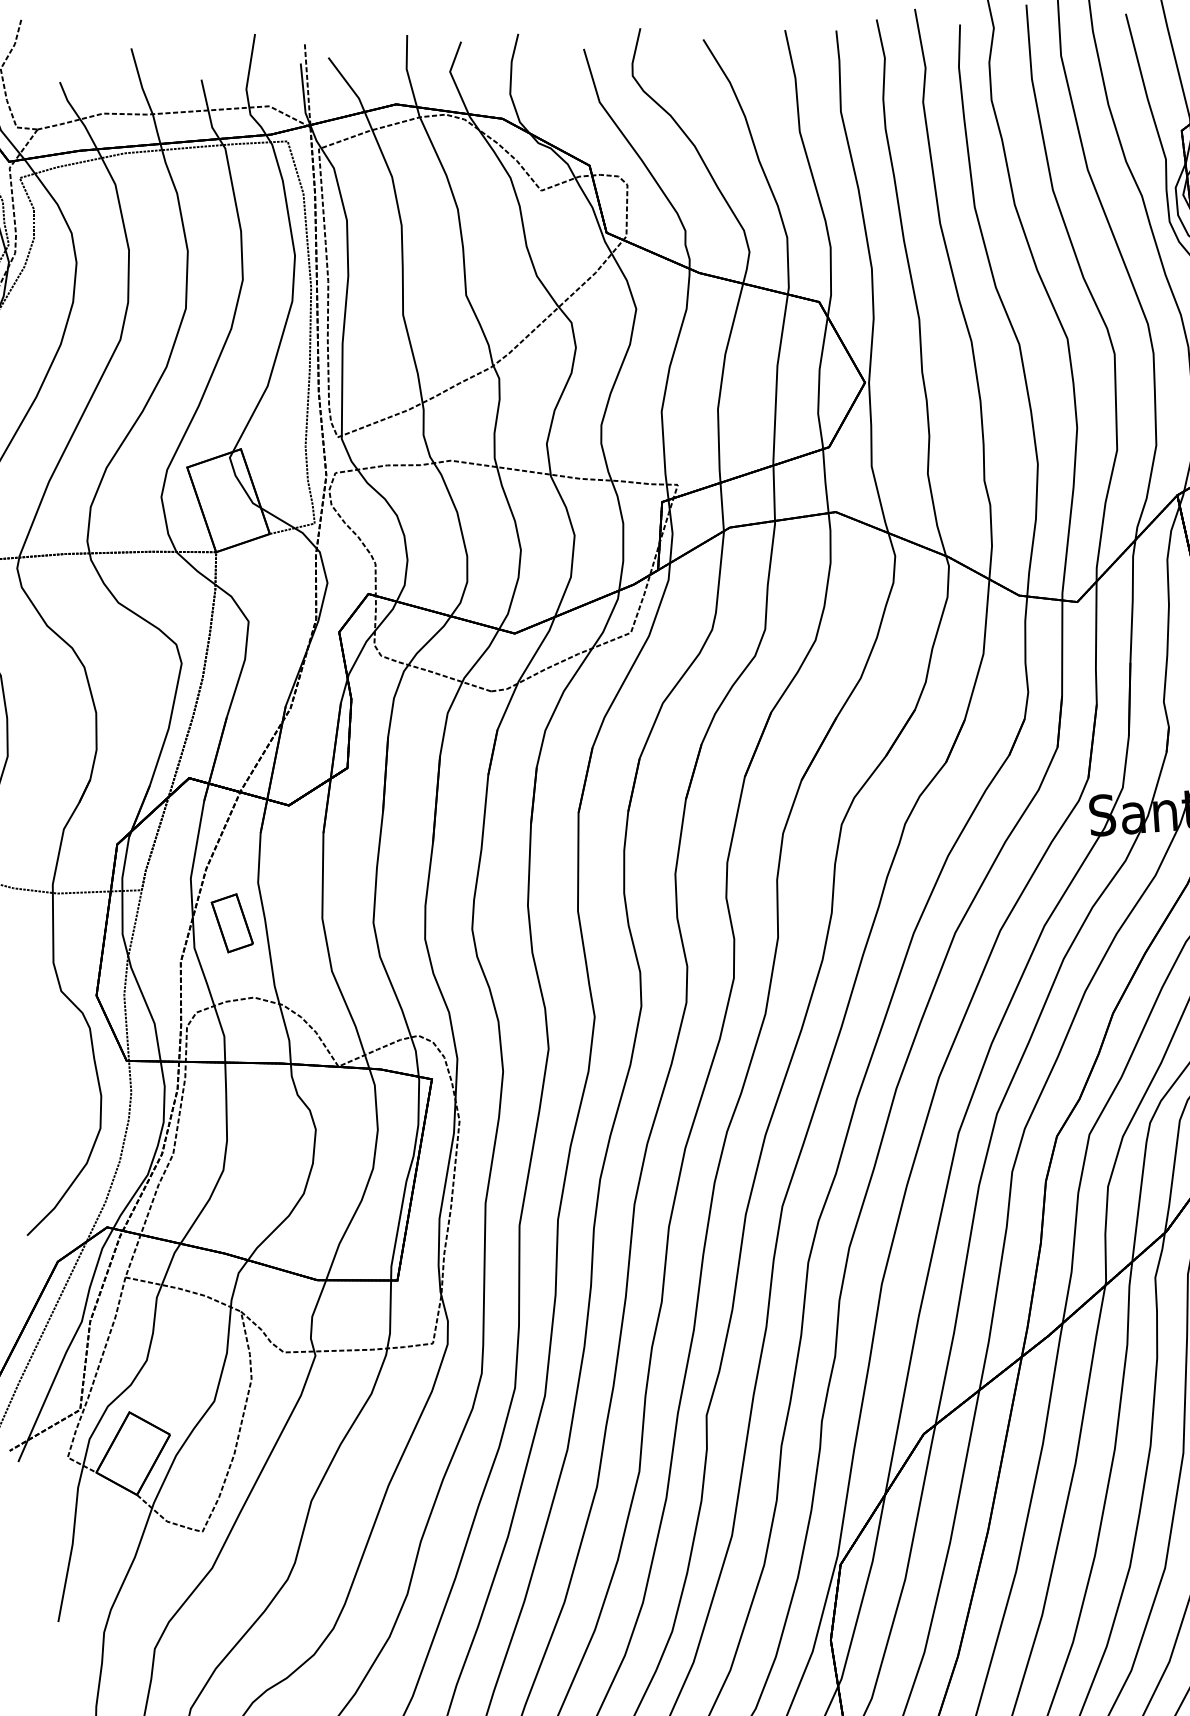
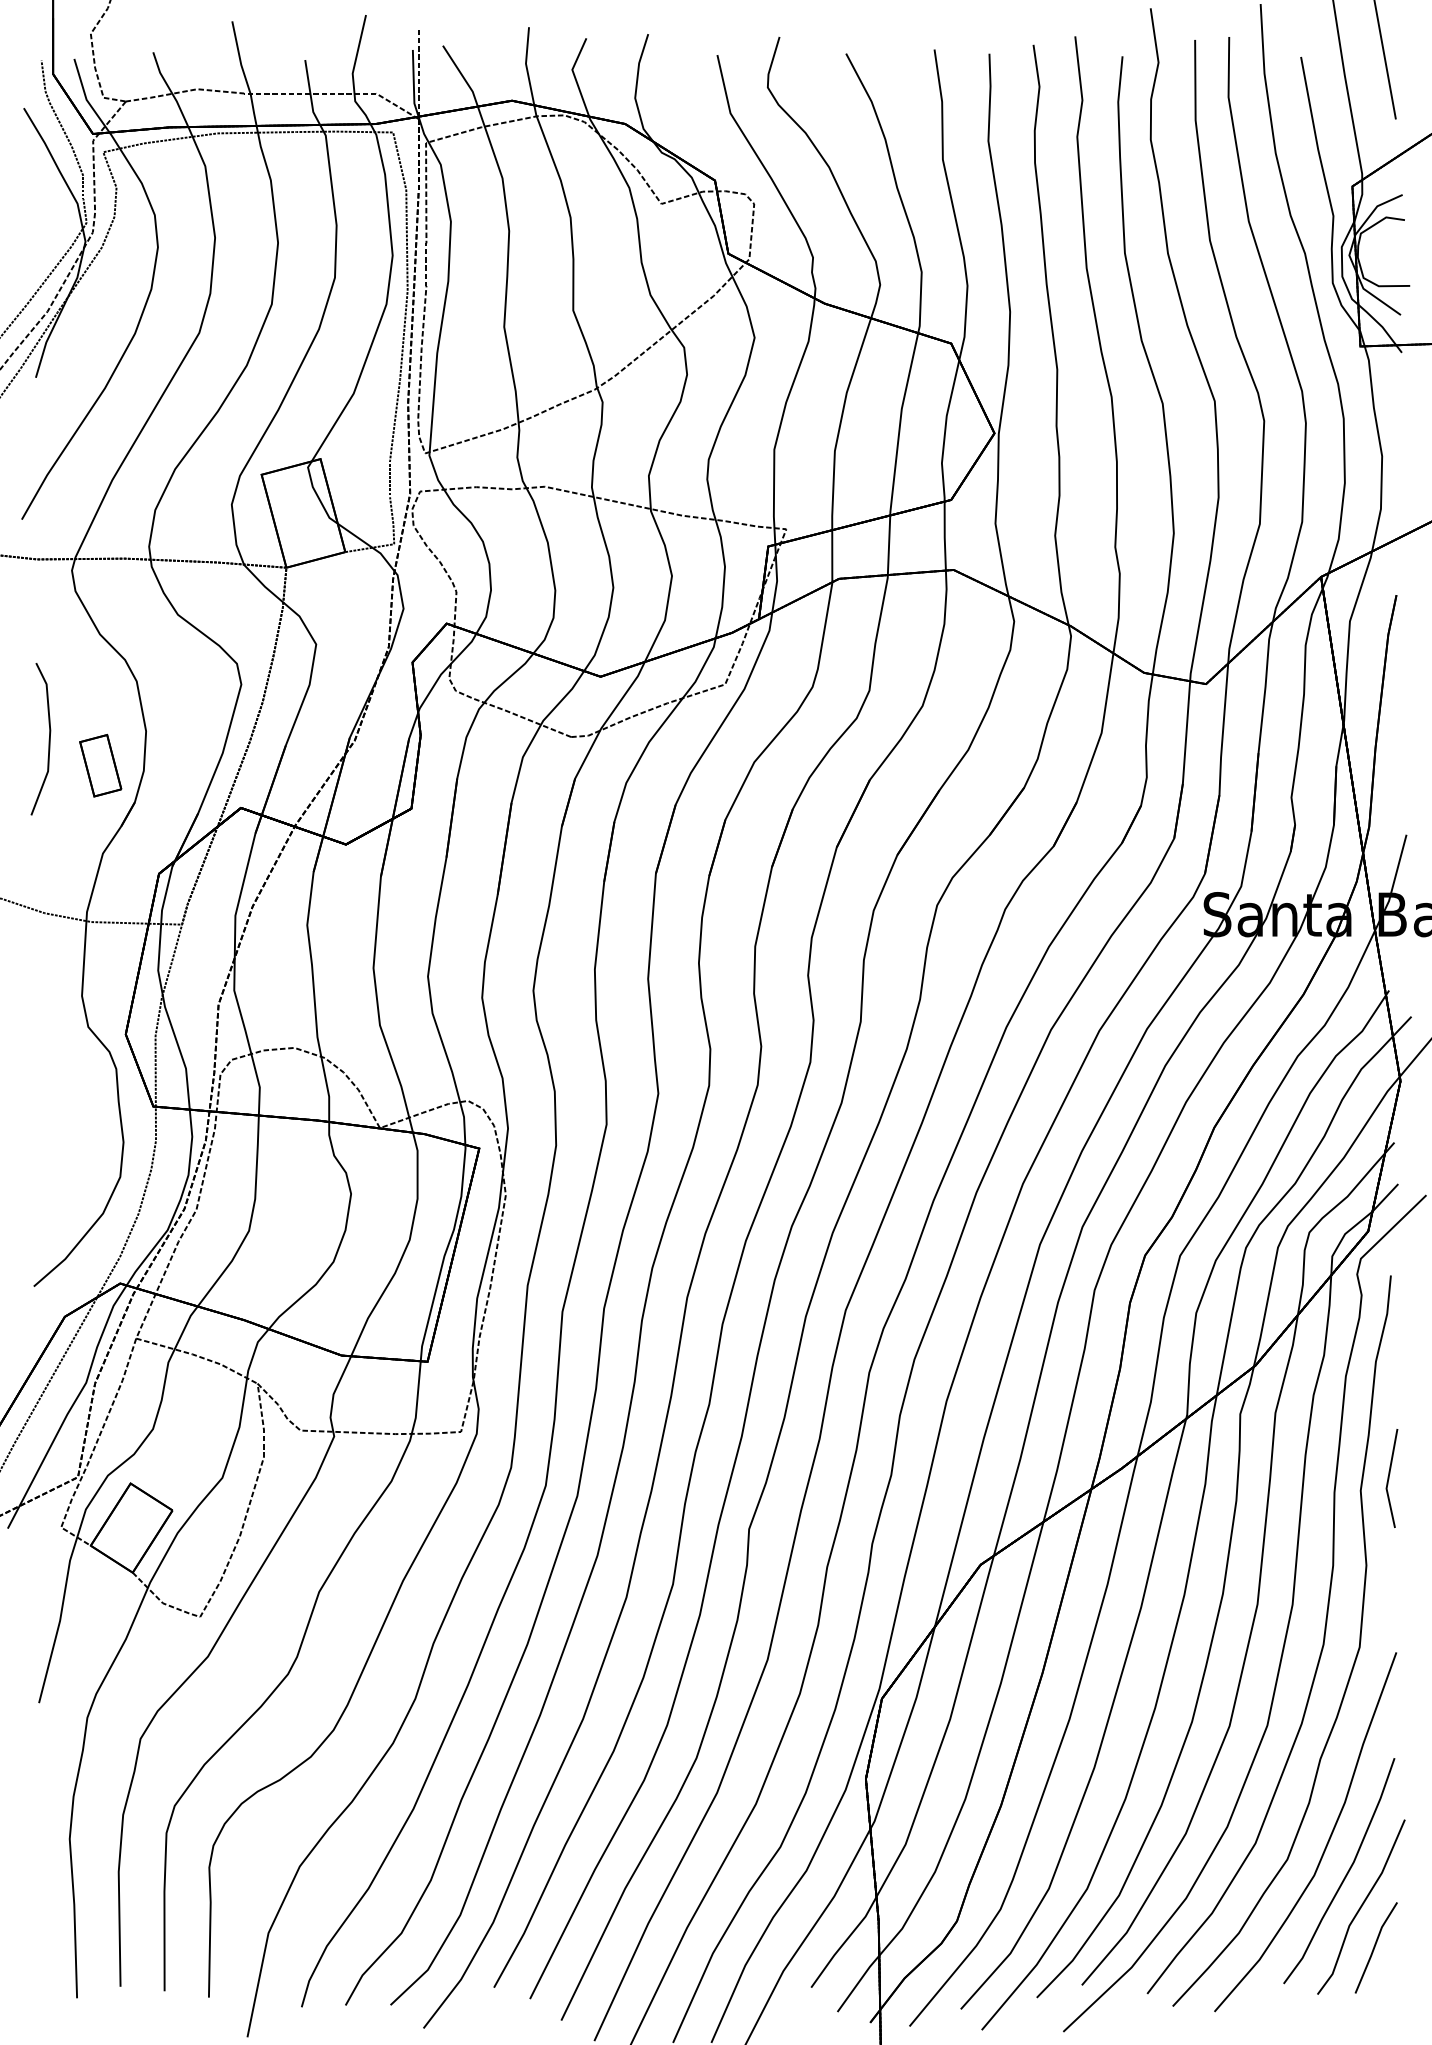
part: (232, 923) -> (100, 765), moved

